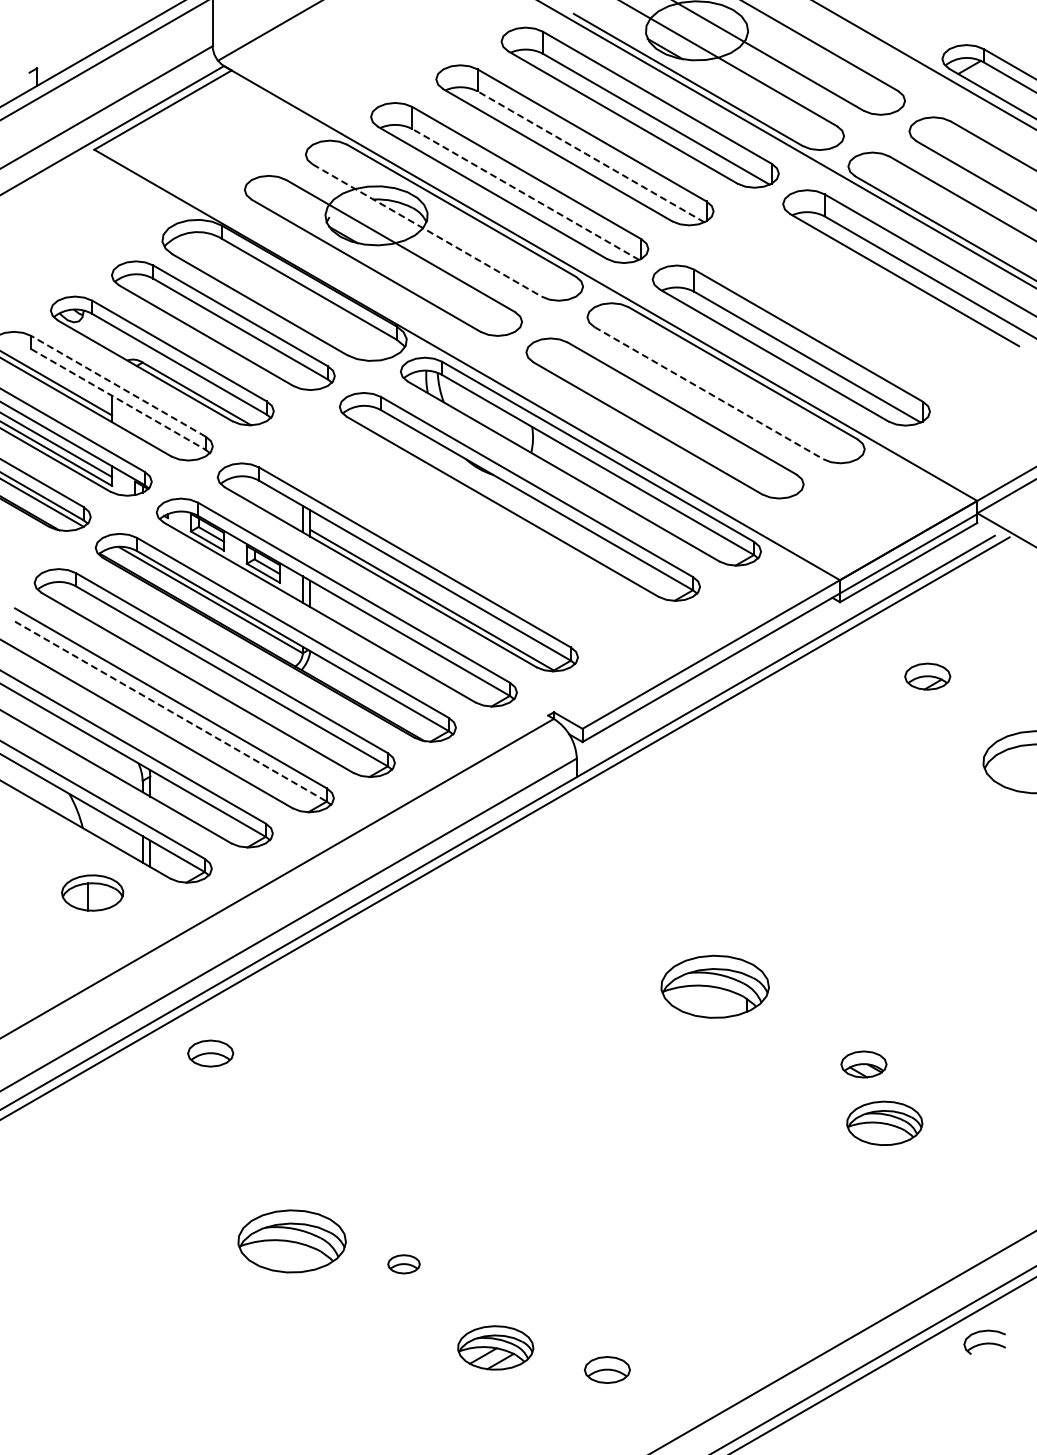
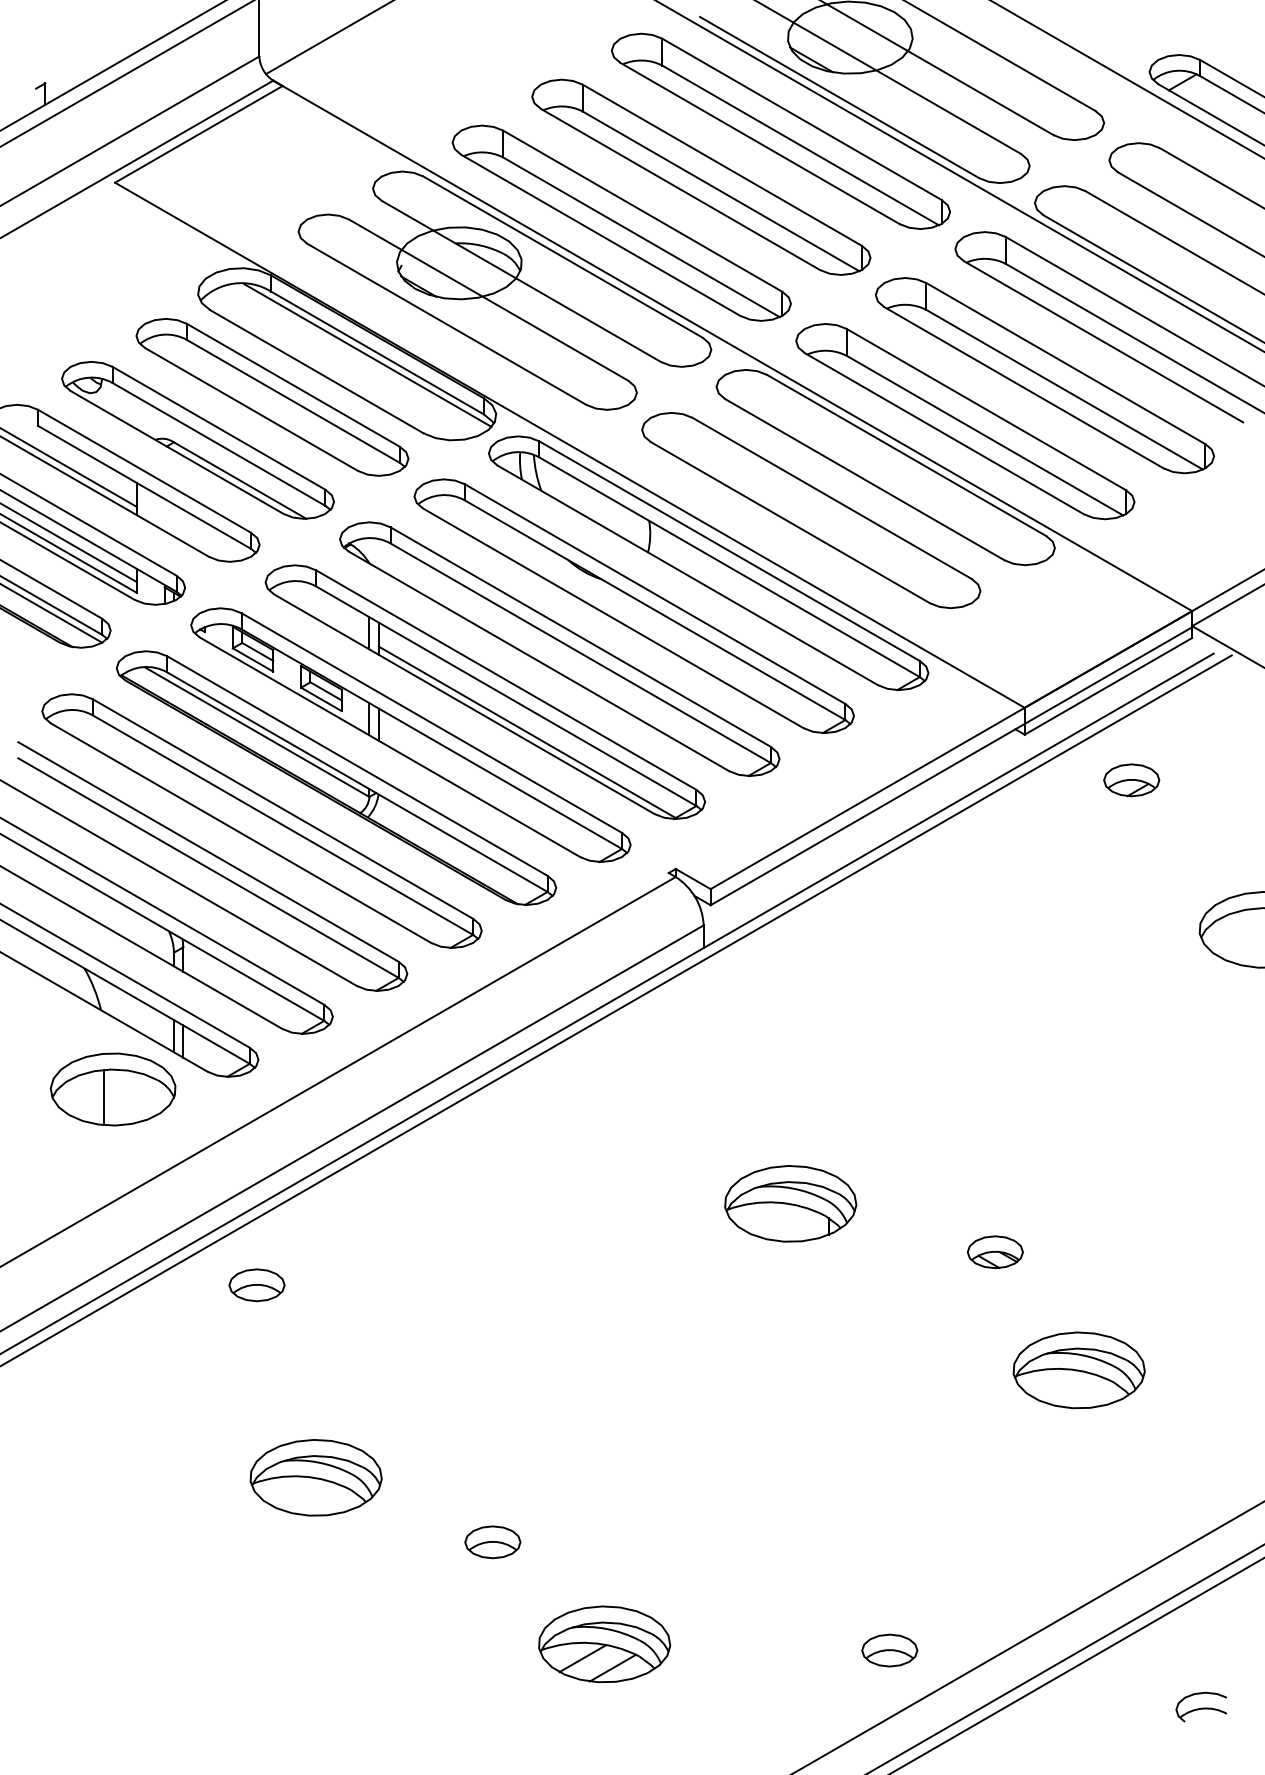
line: (591, 156) -> (721, 190), dashed -> solid
line: (525, 194) -> (641, 237), dashed -> solid
line: (427, 230) -> (521, 281), dashed -> solid
line: (301, 291) -> (367, 355), added
part: (856, 307) -> (1044, 375), added
line: (118, 386) -> (144, 471), dashed -> solid
line: (709, 393) -> (865, 480), dashed -> solid
line: (118, 399) -> (144, 487), dashed -> solid
part: (458, 532) -> (559, 649), added
part: (927, 676) -> (1131, 780), moved
line: (171, 711) -> (209, 867), dashed -> solid
part: (92, 892) -> (112, 1088), size x1.67
part: (714, 986) -> (789, 1203), moved
part: (863, 1064) -> (994, 1252), moved
part: (884, 1123) -> (1078, 1370), size x1.43
part: (291, 1241) -> (315, 1477), moved
part: (403, 1264) -> (492, 1542), size x1.43
part: (984, 1341) -> (1200, 1706), moved
part: (495, 1347) -> (604, 1643), size x1.43
part: (607, 1369) -> (889, 1649), moved

